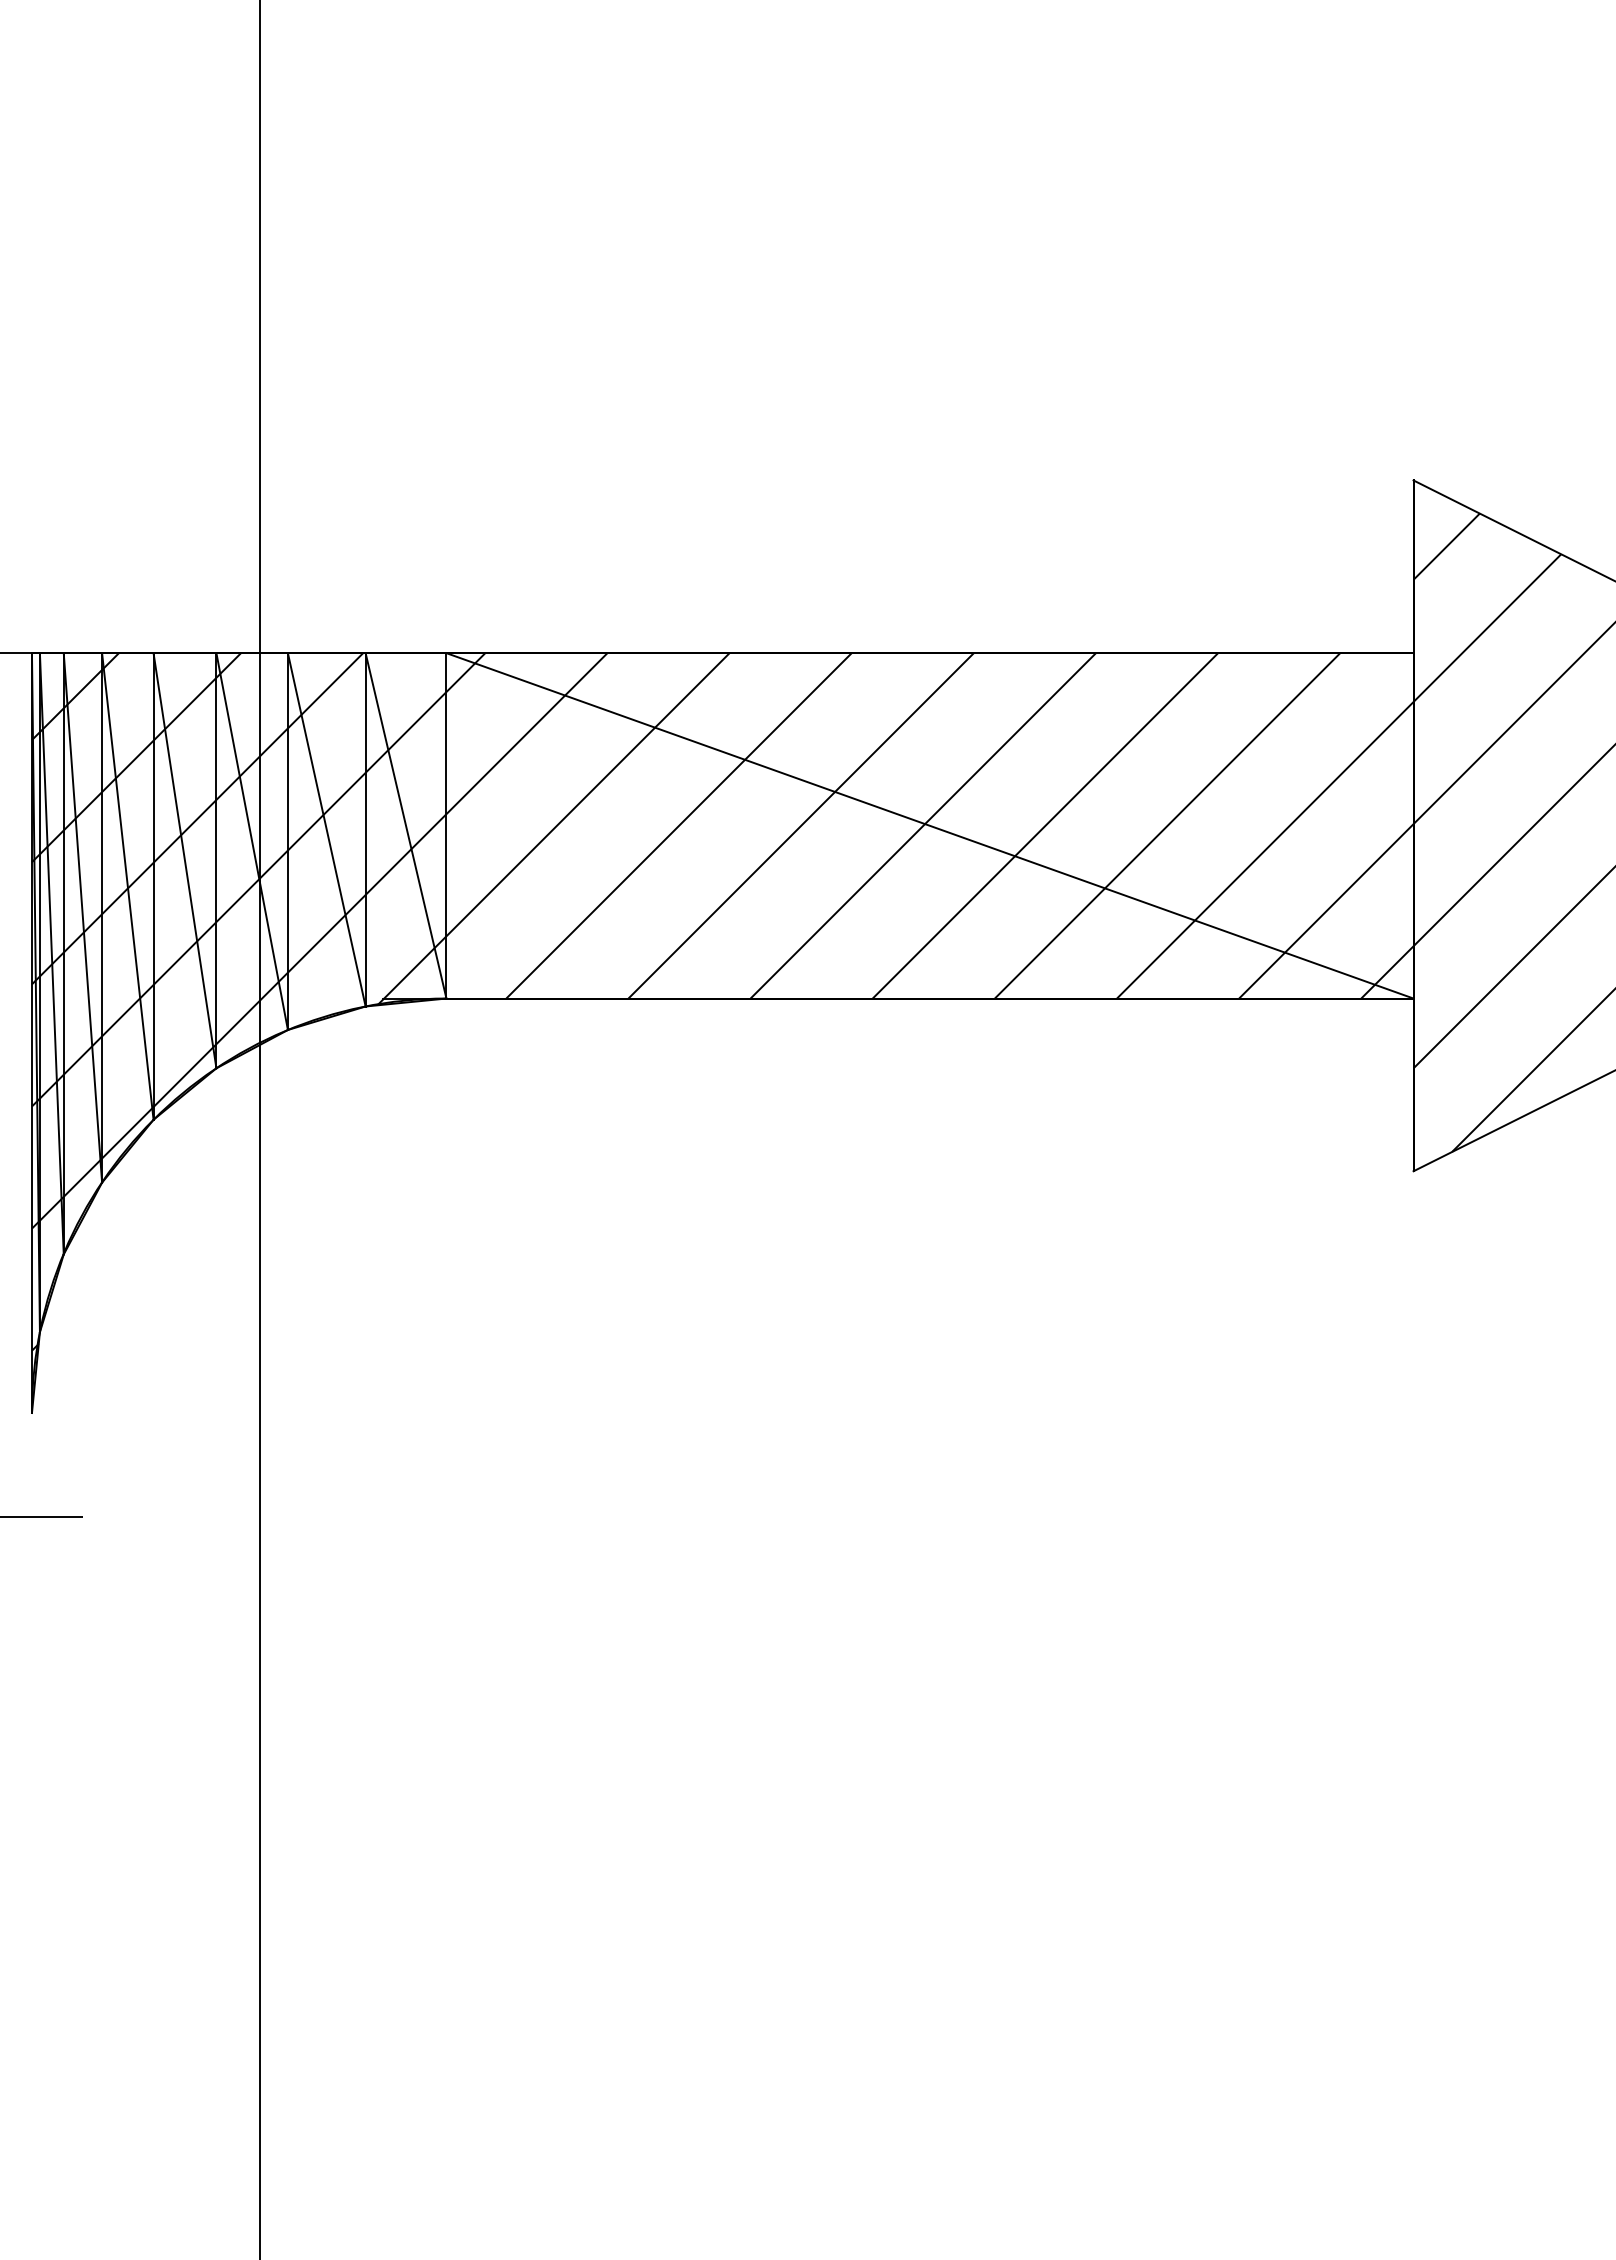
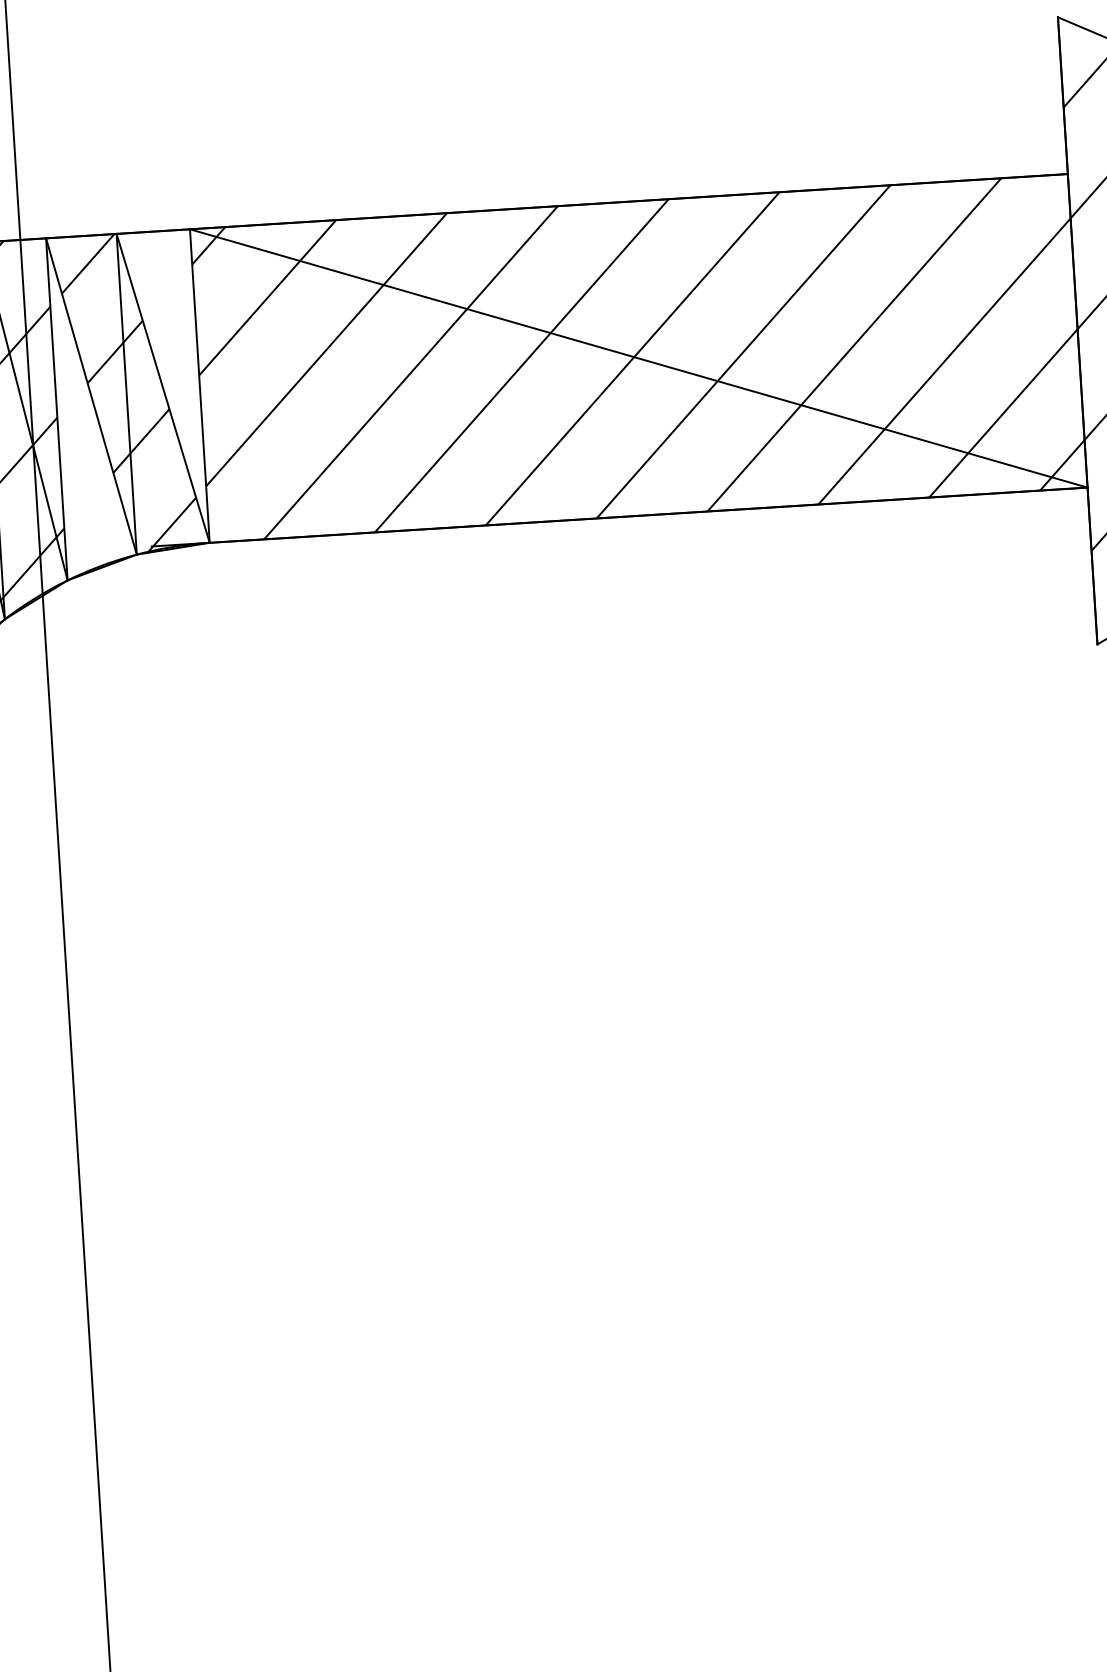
hatch: (417, 820) -> (173, 382), removed
hatch: (316, 843) -> (82, 409), removed

